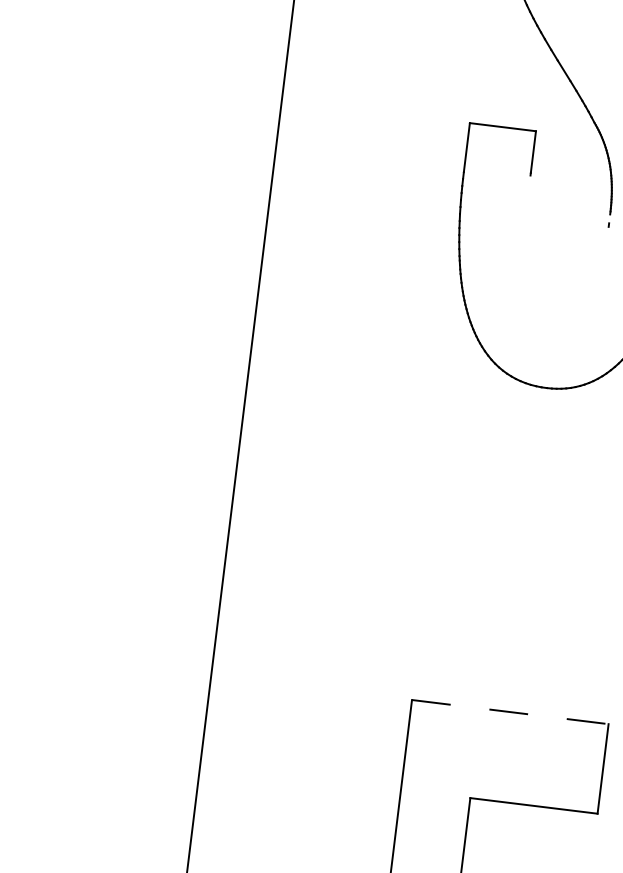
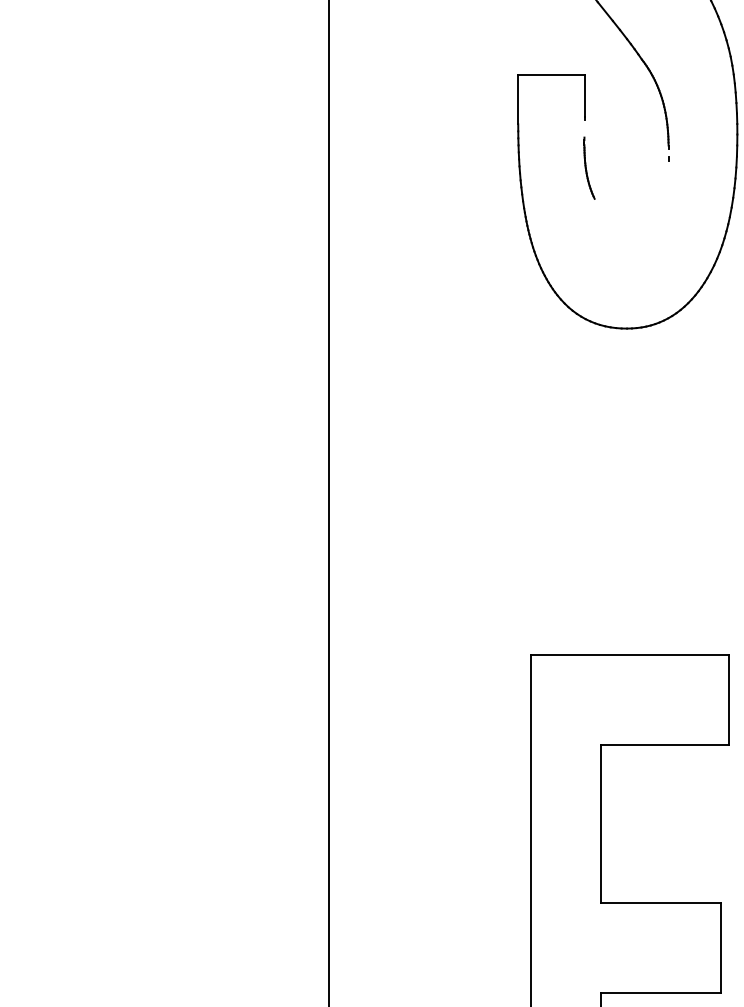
part: (529, 223) -> (589, 167), added
line: (510, 711) -> (630, 654), dashed -> solid

